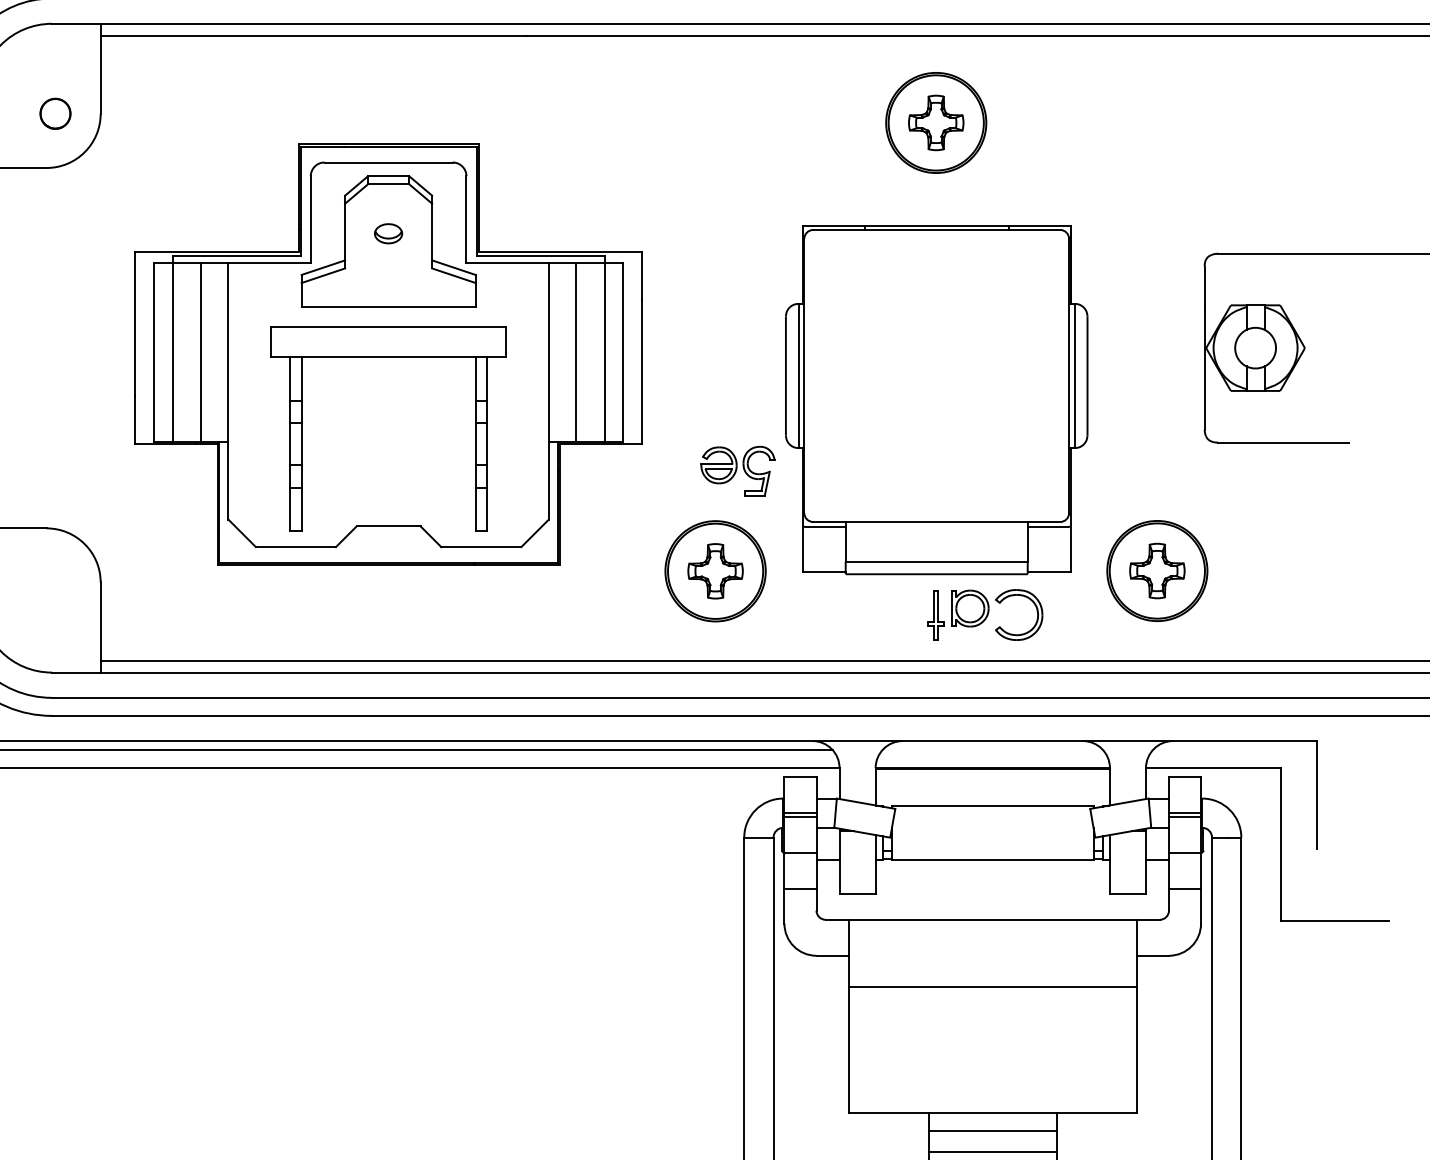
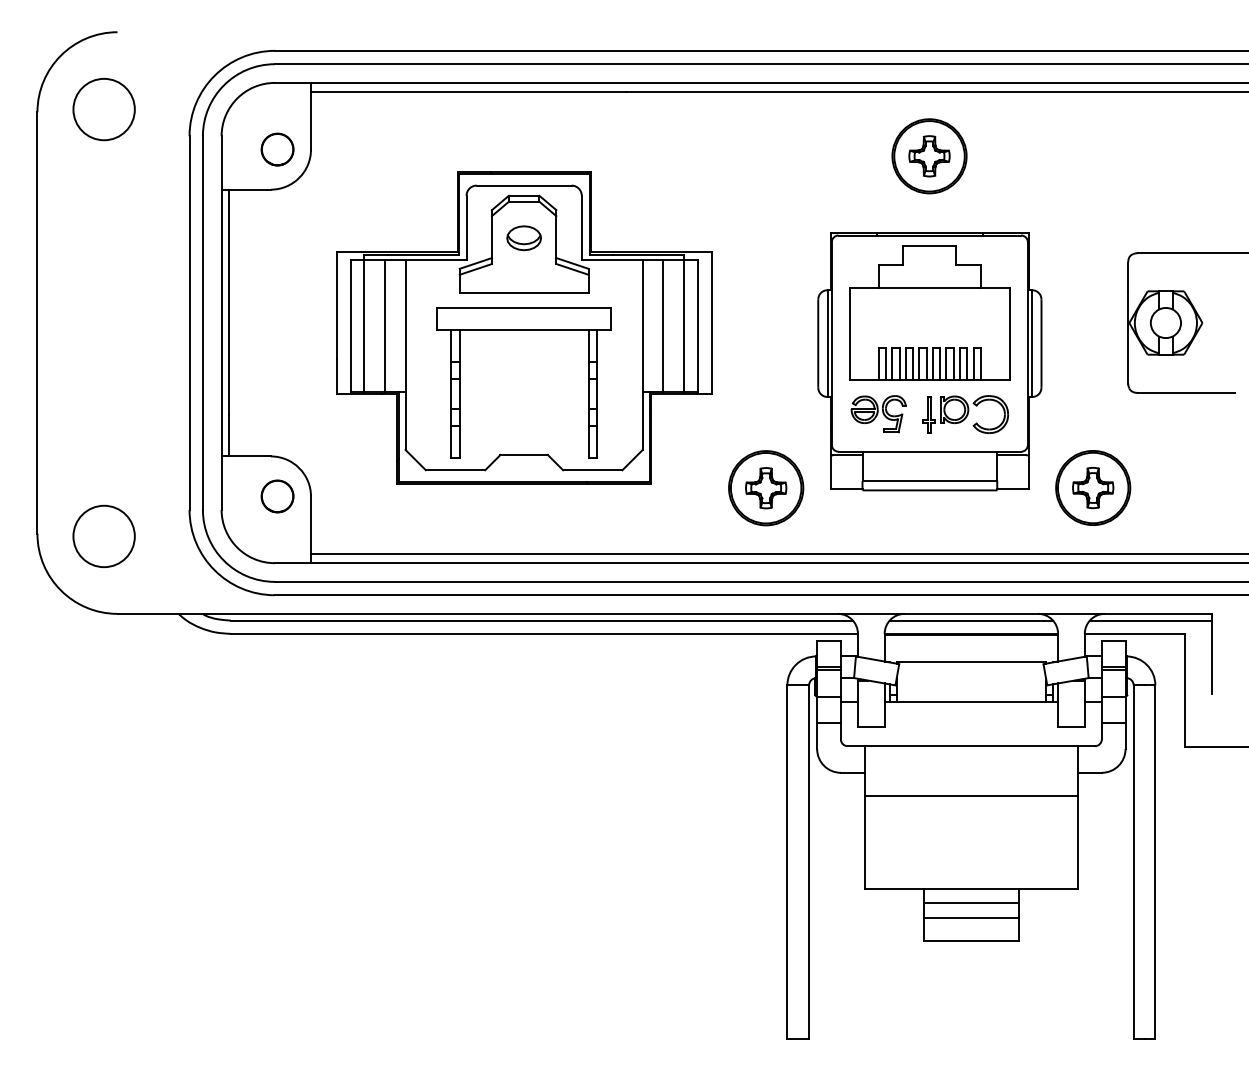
part: (55, 113) -> (277, 149), size x1.43
part: (387, 233) -> (523, 238), size x1.67
part: (936, 333) -> (929, 312), added
part: (737, 471) -> (878, 414), moved
part: (55, 582) -> (277, 496), added
part: (984, 614) -> (965, 414), moved
line: (992, 750) -> (971, 620), added
line: (1234, 750) -> (1150, 620), added

